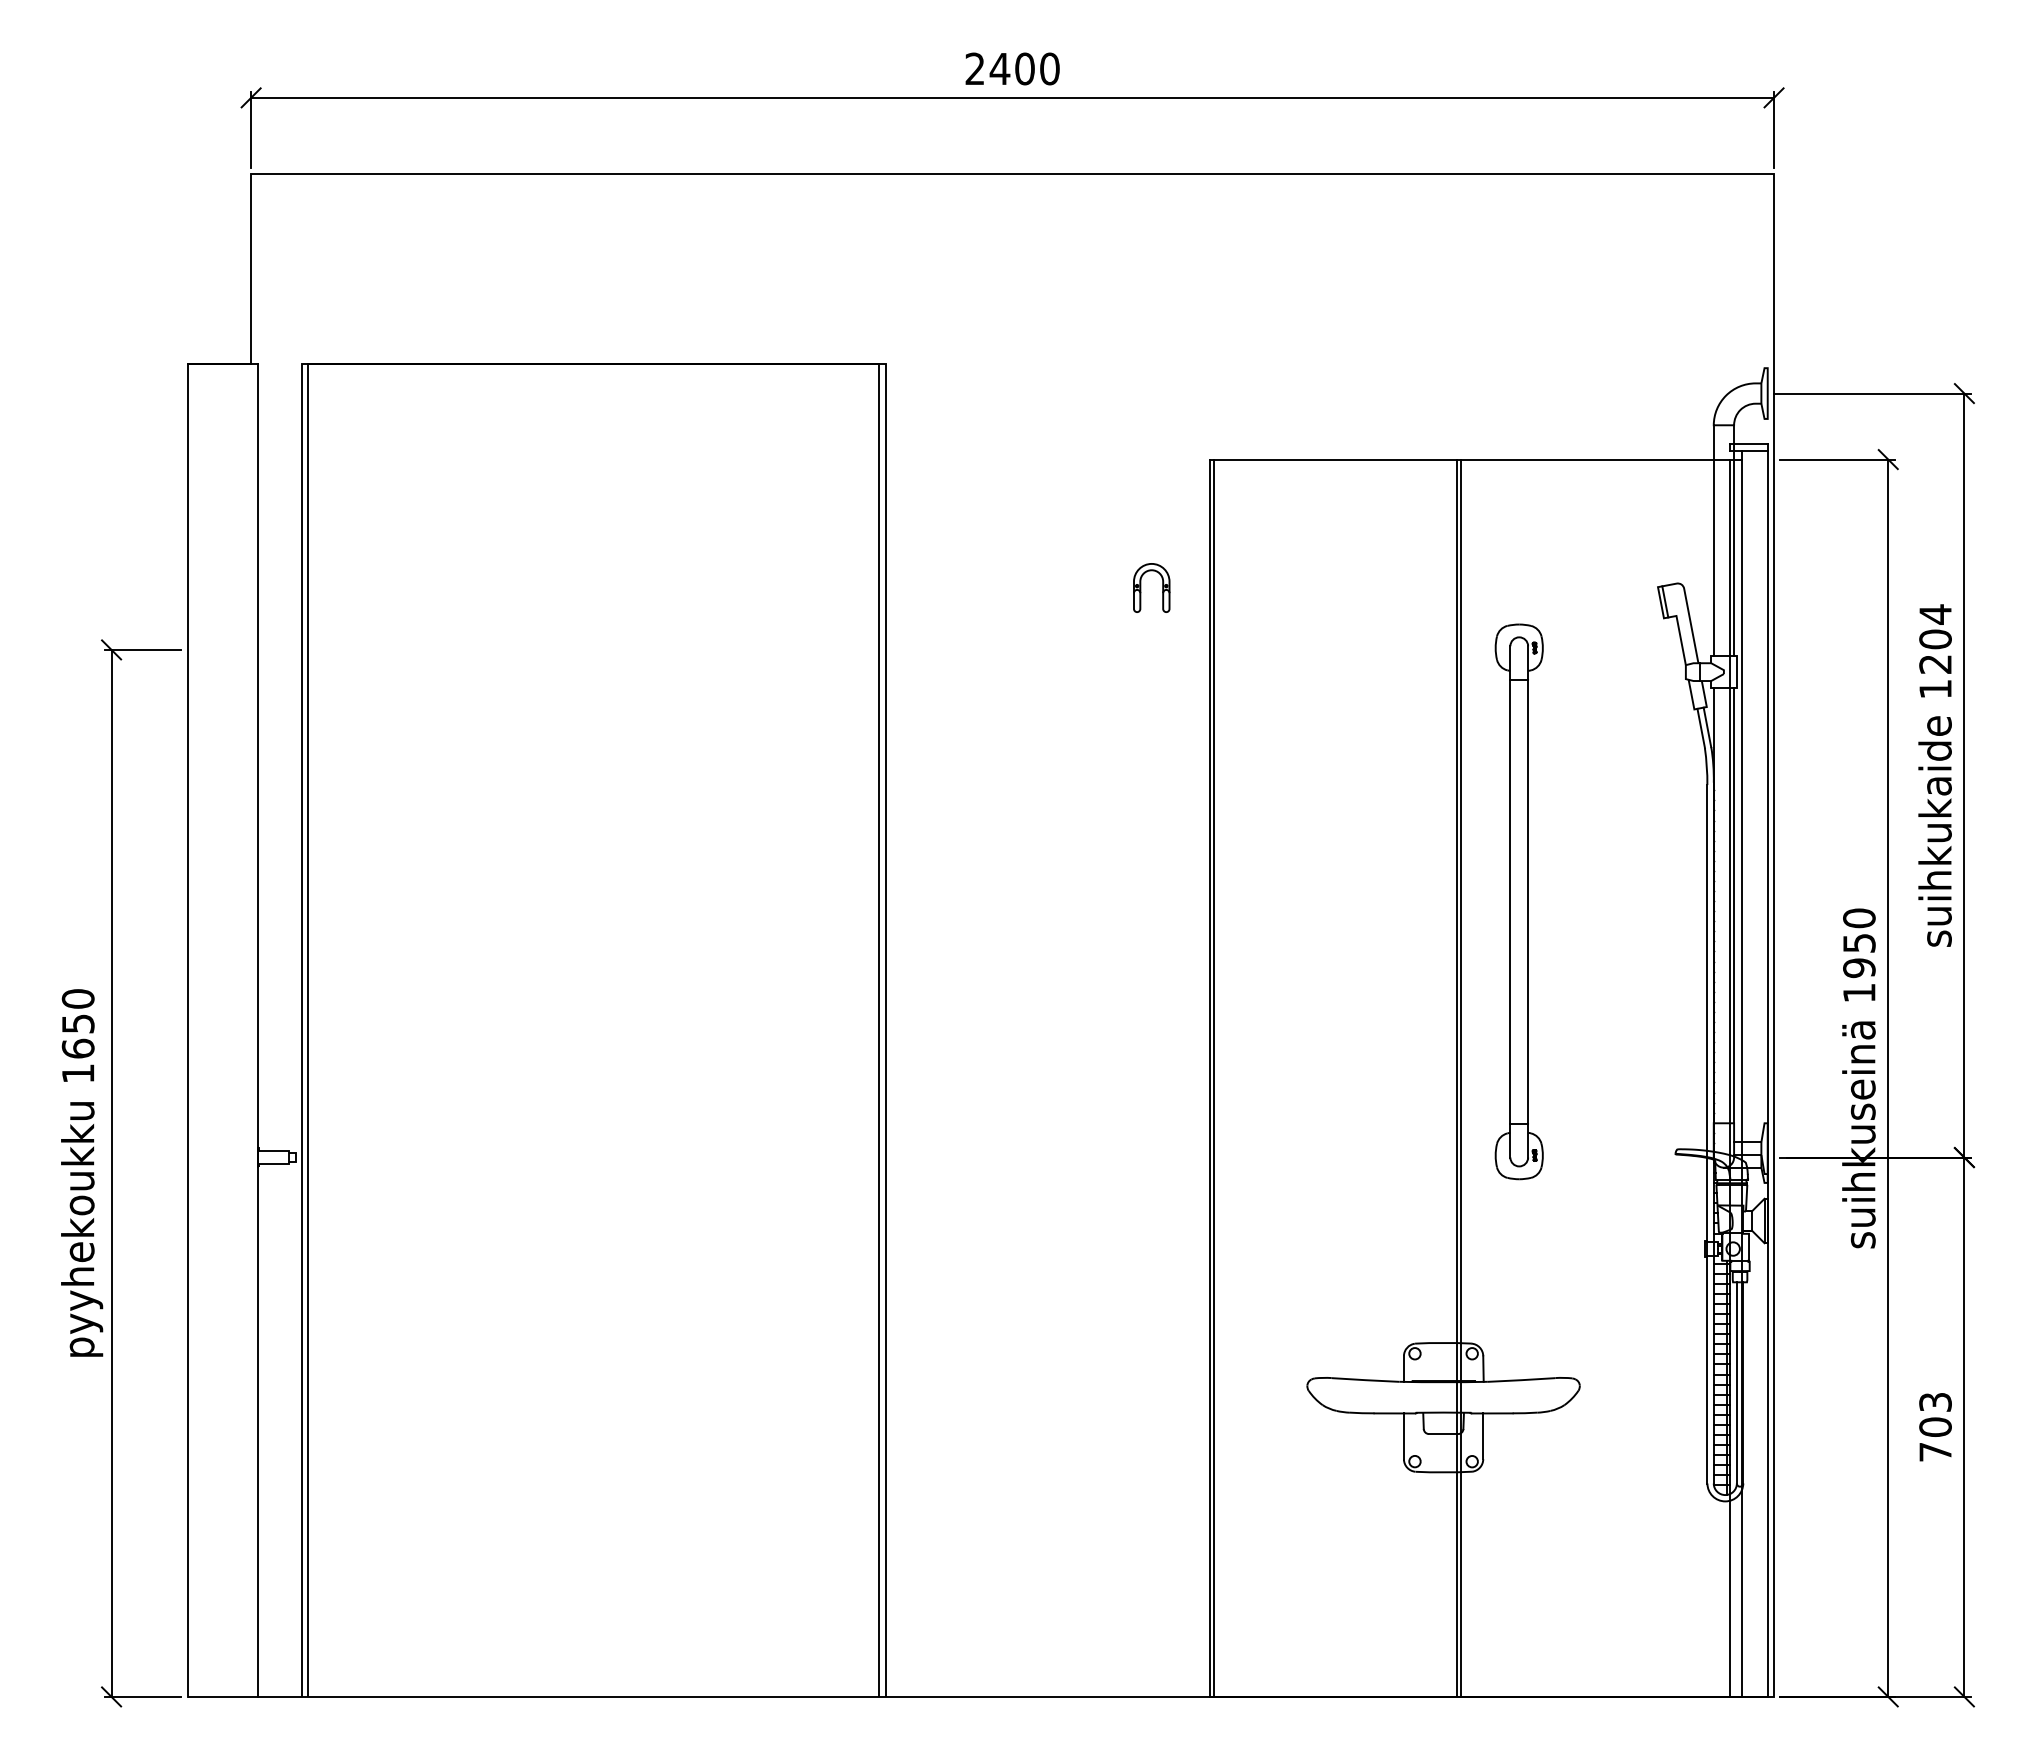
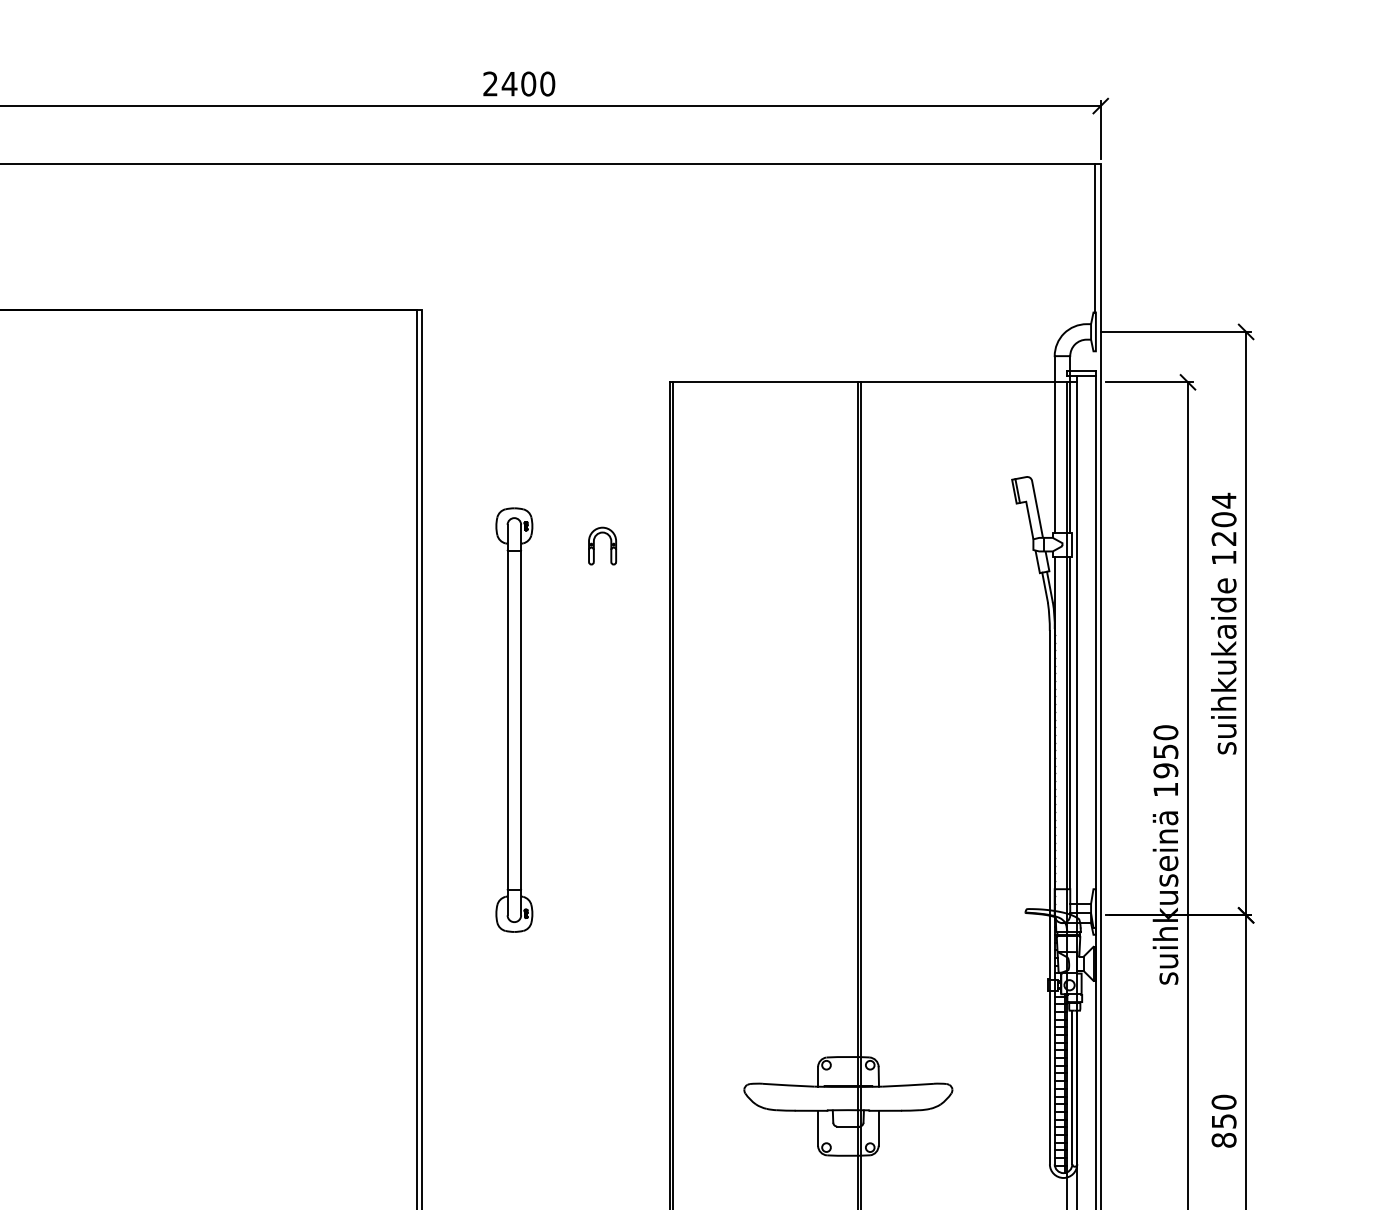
line: (1767, 271) -> (1095, 238), added
part: (1141, 587) -> (594, 545), moved
part: (1518, 901) -> (513, 719), moved
text: (1935, 1426) -> (1224, 1120), 703 -> 850

